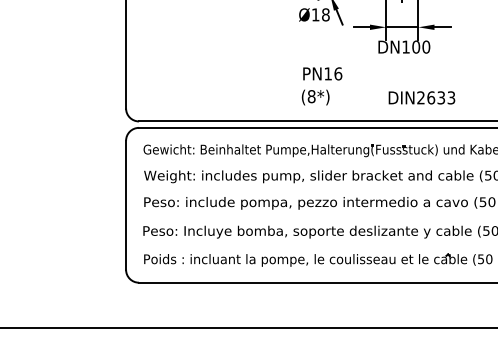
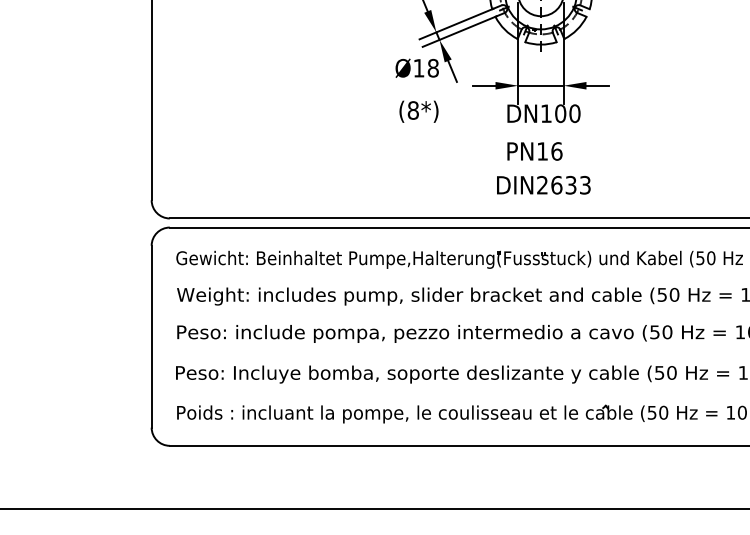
text: (322, 73) -> (534, 151), moved
text: (315, 97) -> (418, 111), moved
text: (421, 98) -> (543, 185), moved

